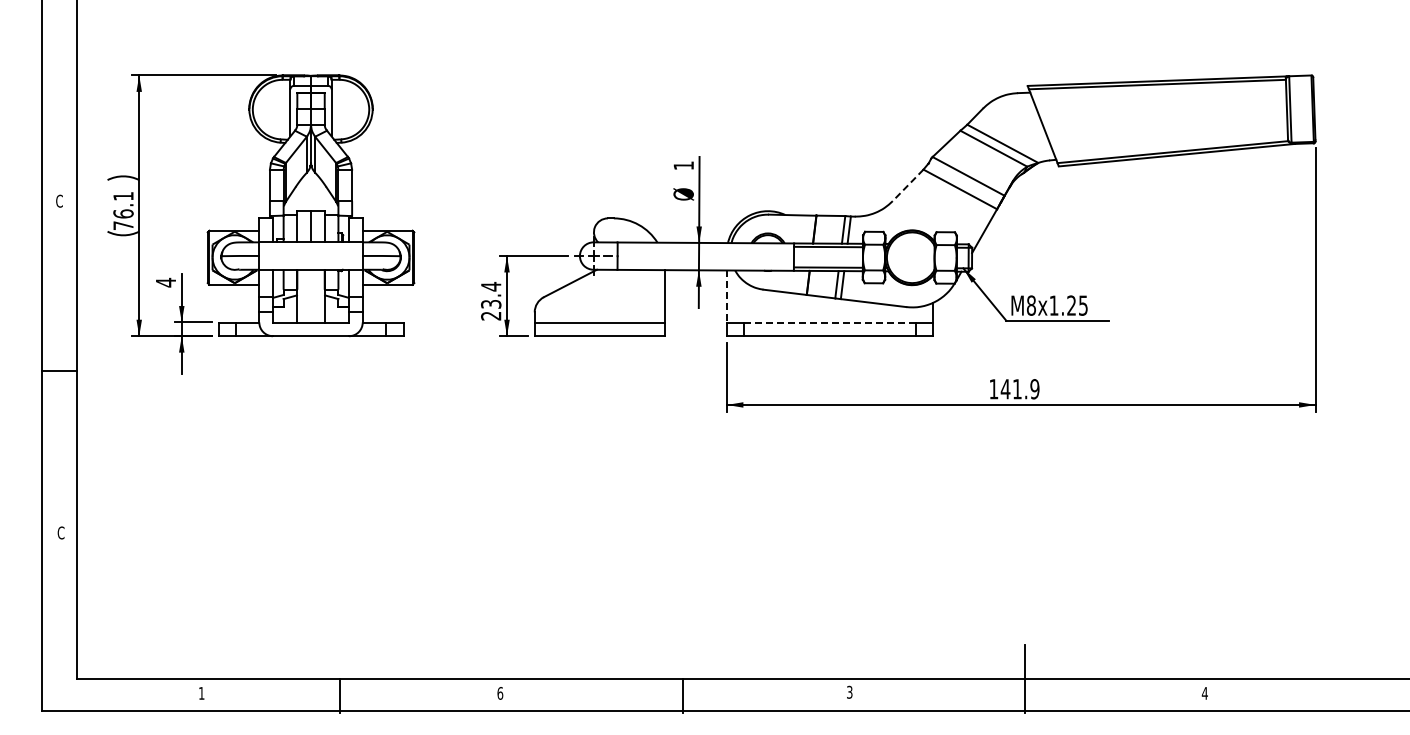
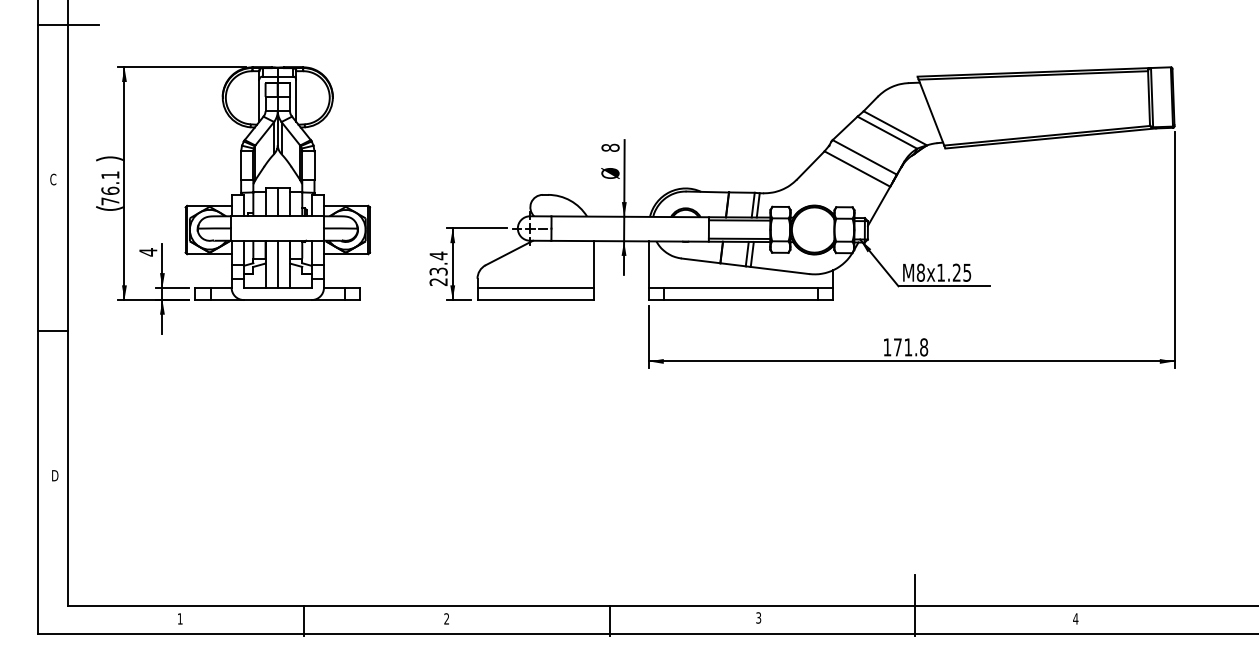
line: (76, 28) -> (68, 25), added
text: (683, 165) -> (610, 147), 1 -> 8
line: (907, 185) -> (810, 165), dashed -> solid
line: (311, 295) -> (278, 263), added
line: (726, 296) -> (648, 264), dashed -> solid
line: (830, 322) -> (741, 287), dashed -> solid
text: (1019, 389) -> (910, 347), 141.9 -> 171.8
text: (61, 532) -> (55, 475), C -> D
text: (500, 693) -> (446, 619), 6 -> 2

